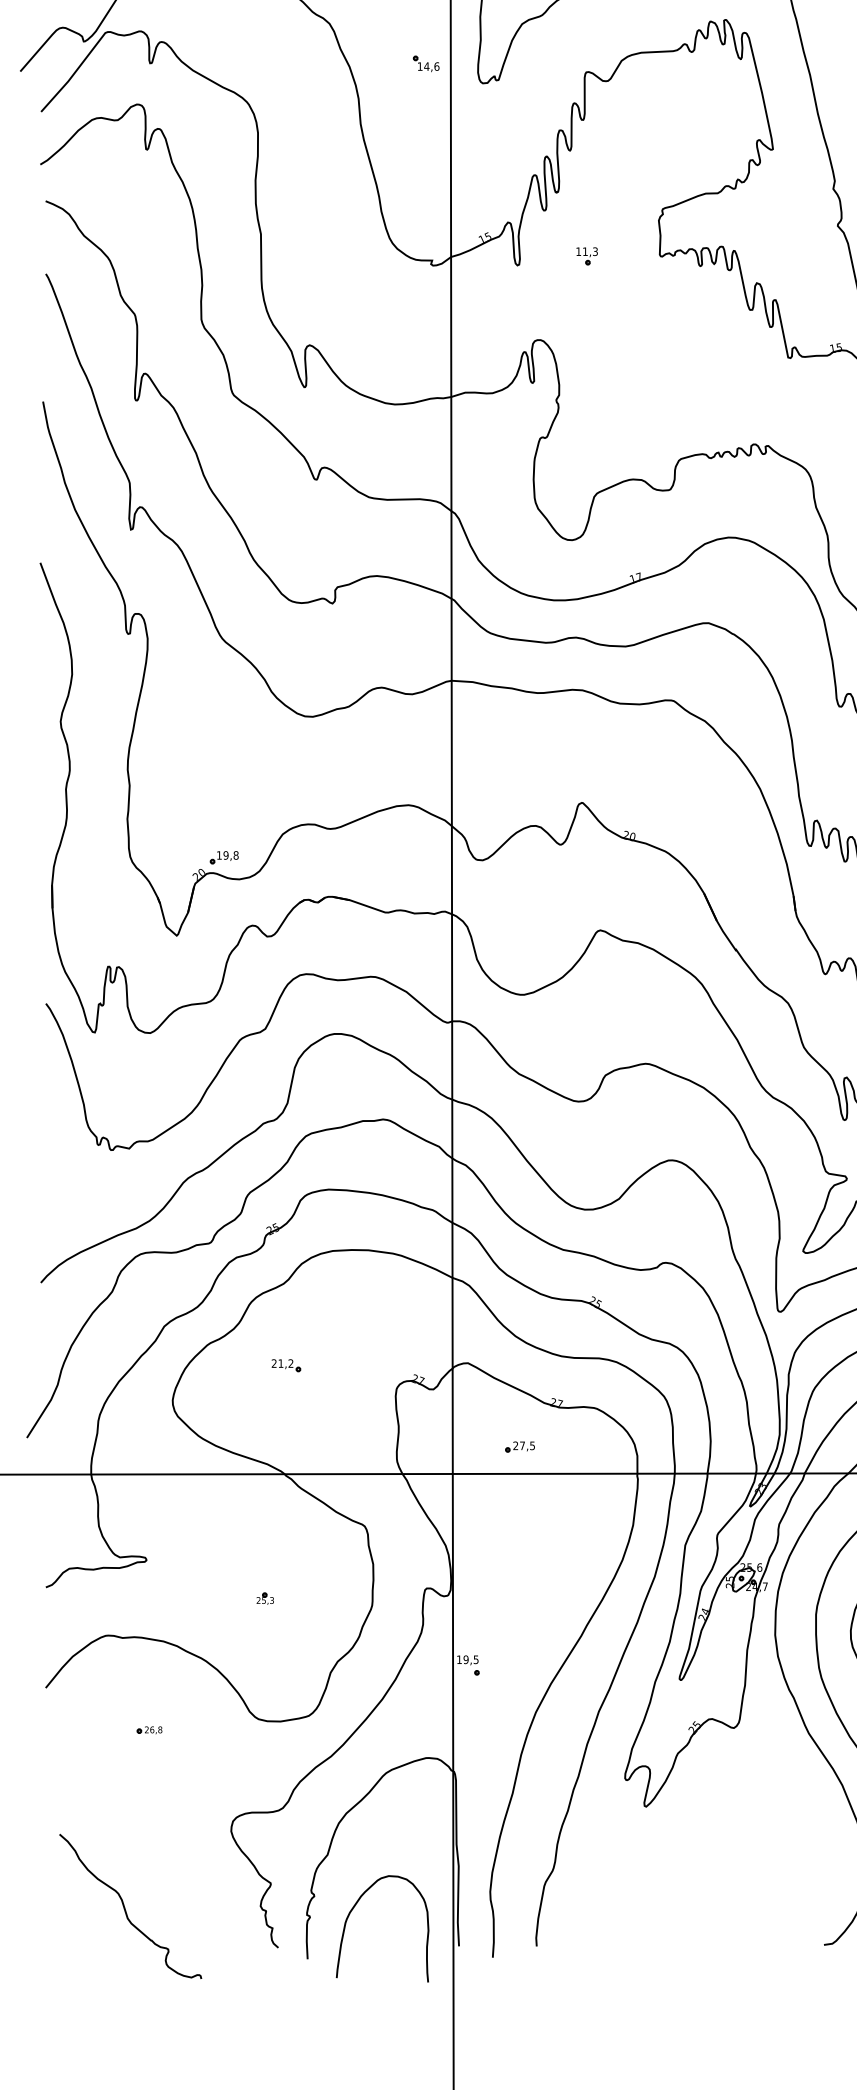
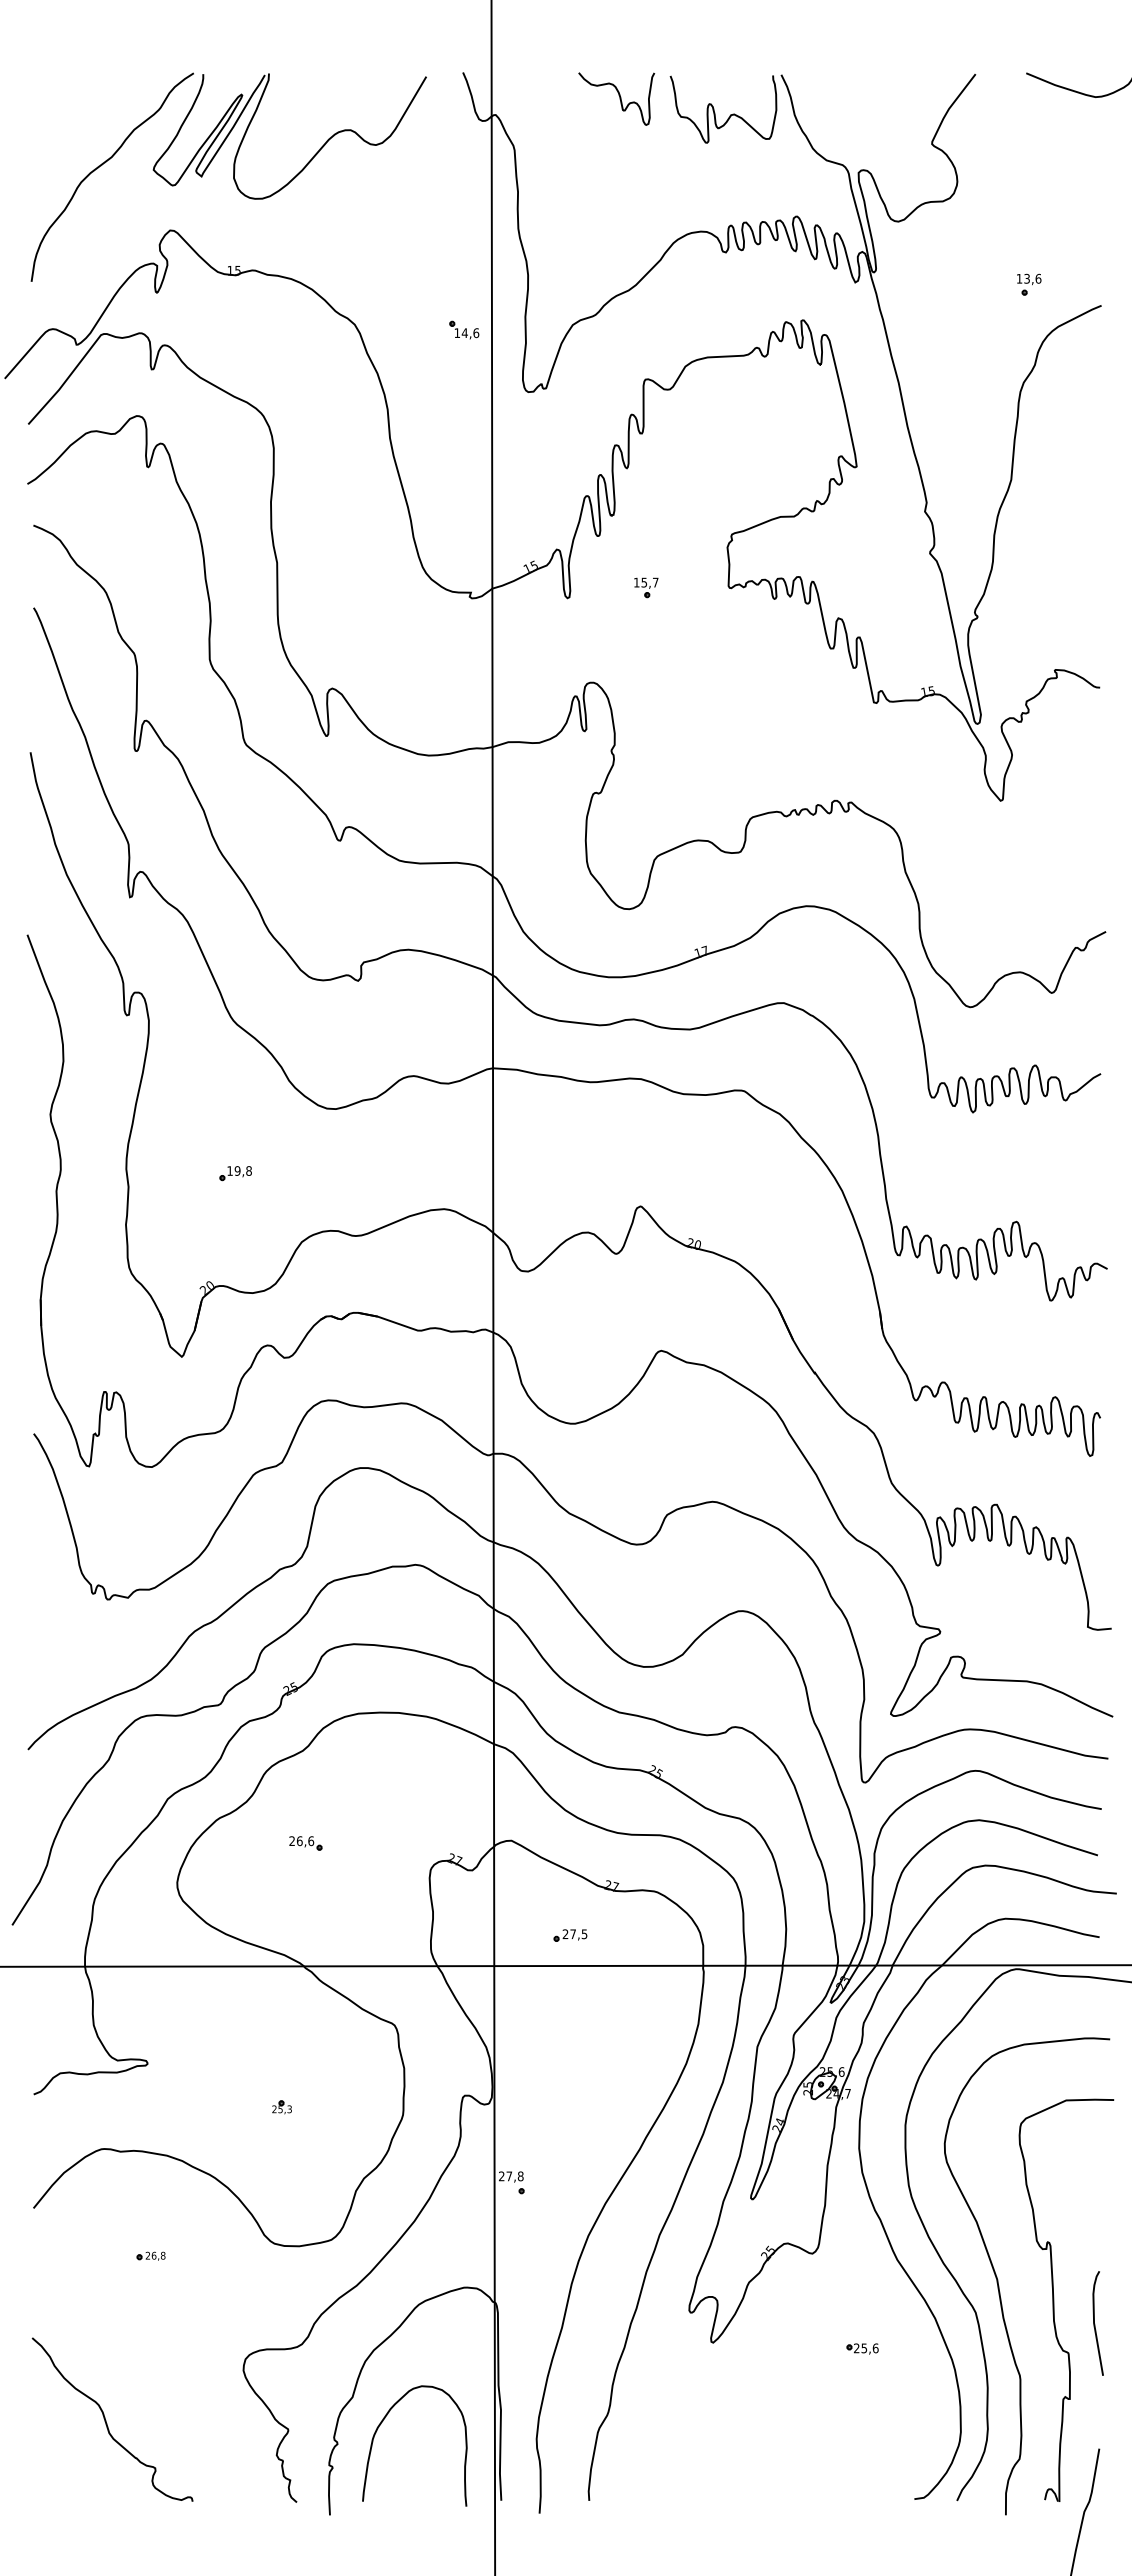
part: (426, 63) -> (464, 329), moved
text: (589, 251) -> (649, 582), 11,3 -> 15,7
part: (224, 857) -> (235, 1173), moved
text: (286, 1363) -> (305, 1841), 21,2 -> 26,6
text: (468, 1659) -> (511, 2176), 19,5 -> 27,8
part: (778, 1811) -> (862, 2348), added
curve: (125, 1907) -> (106, 2420), moved
curve: (353, 1909) -> (381, 2424), moved

